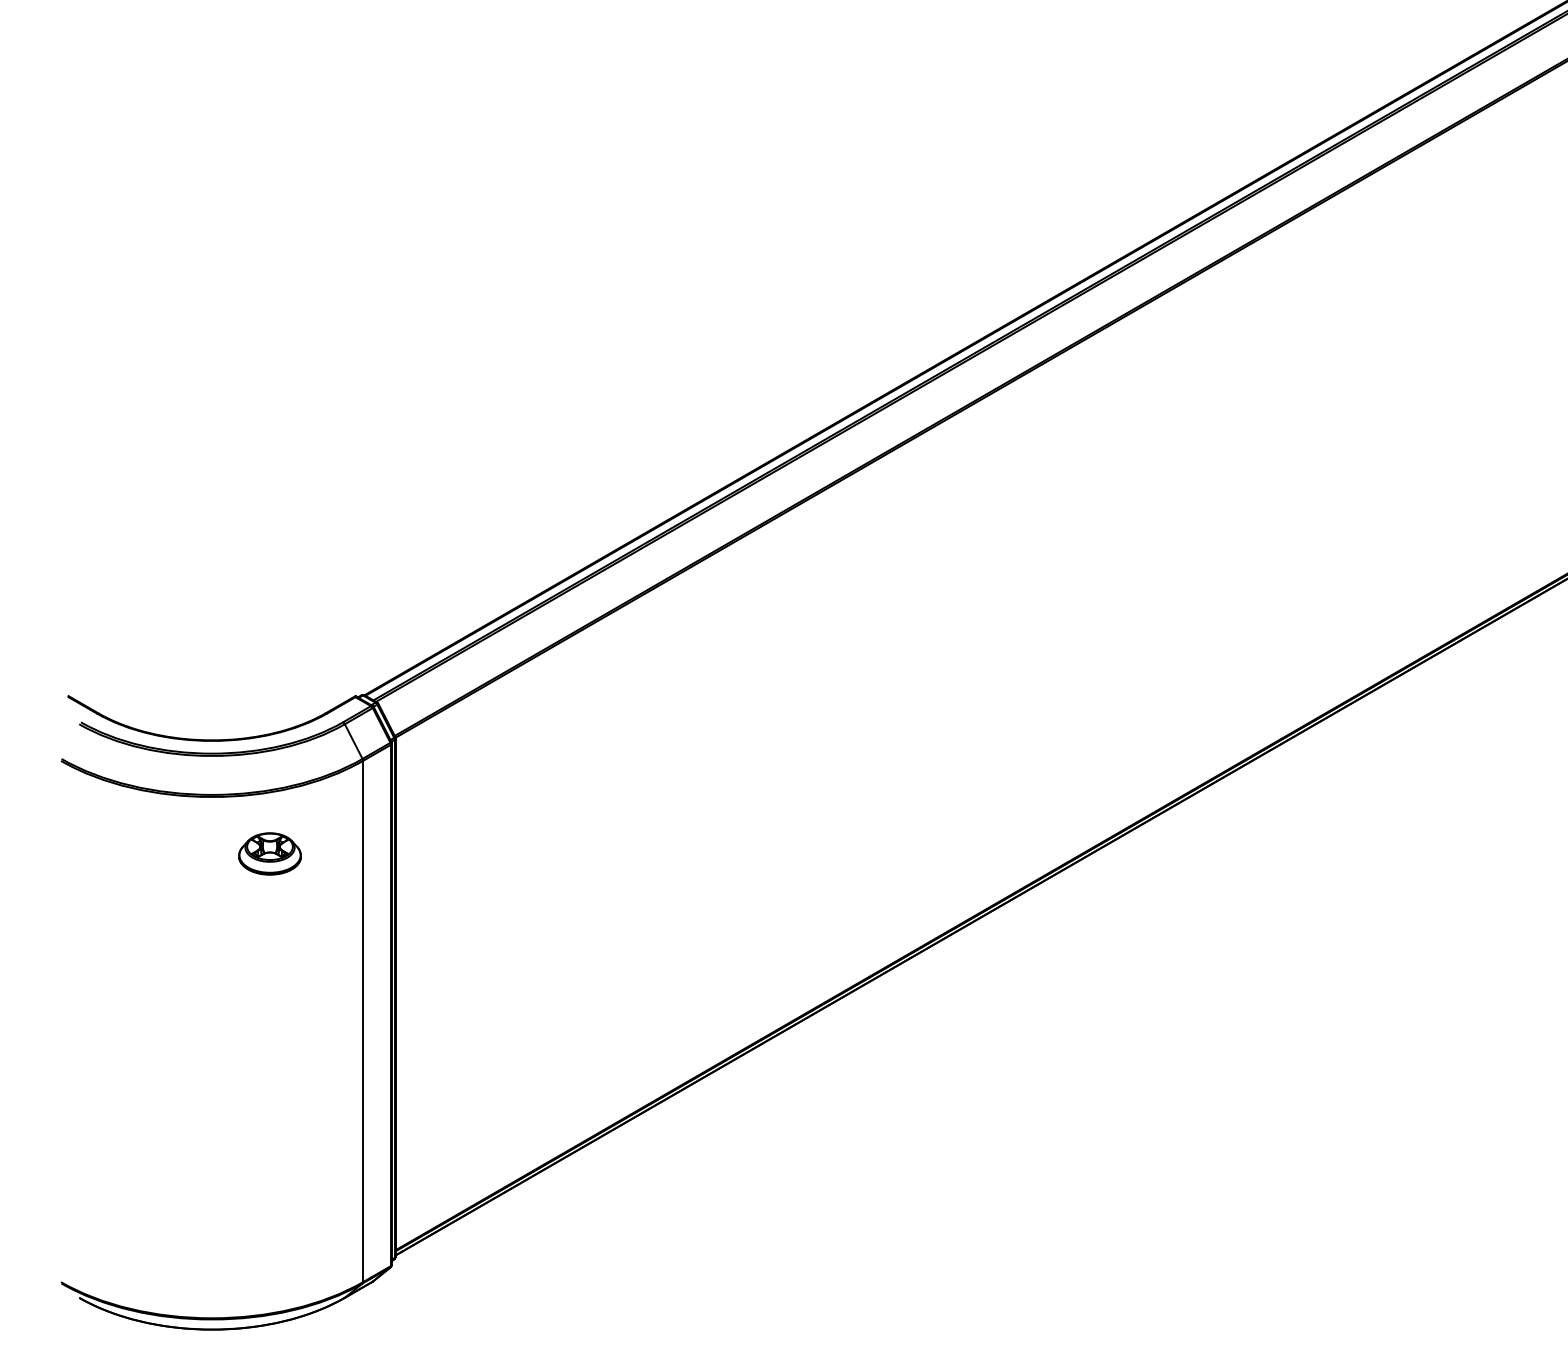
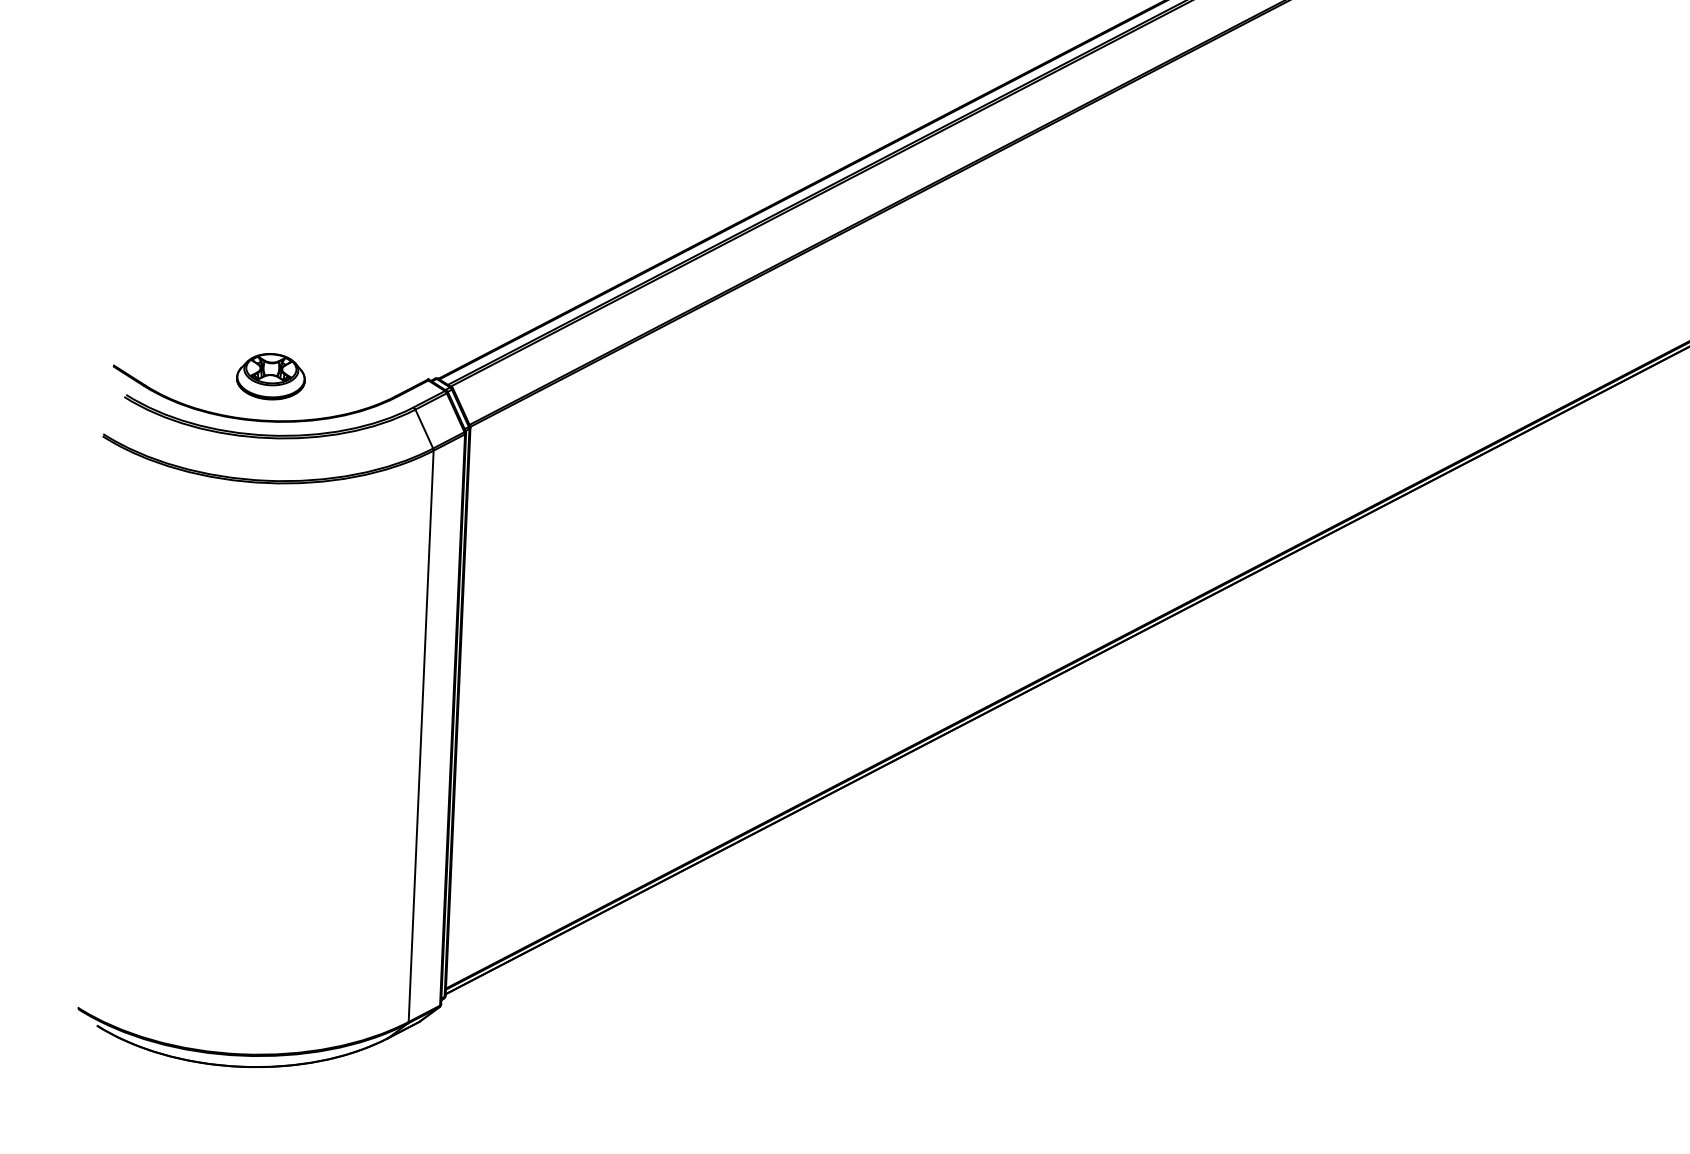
part: (269, 853) -> (270, 376), moved

